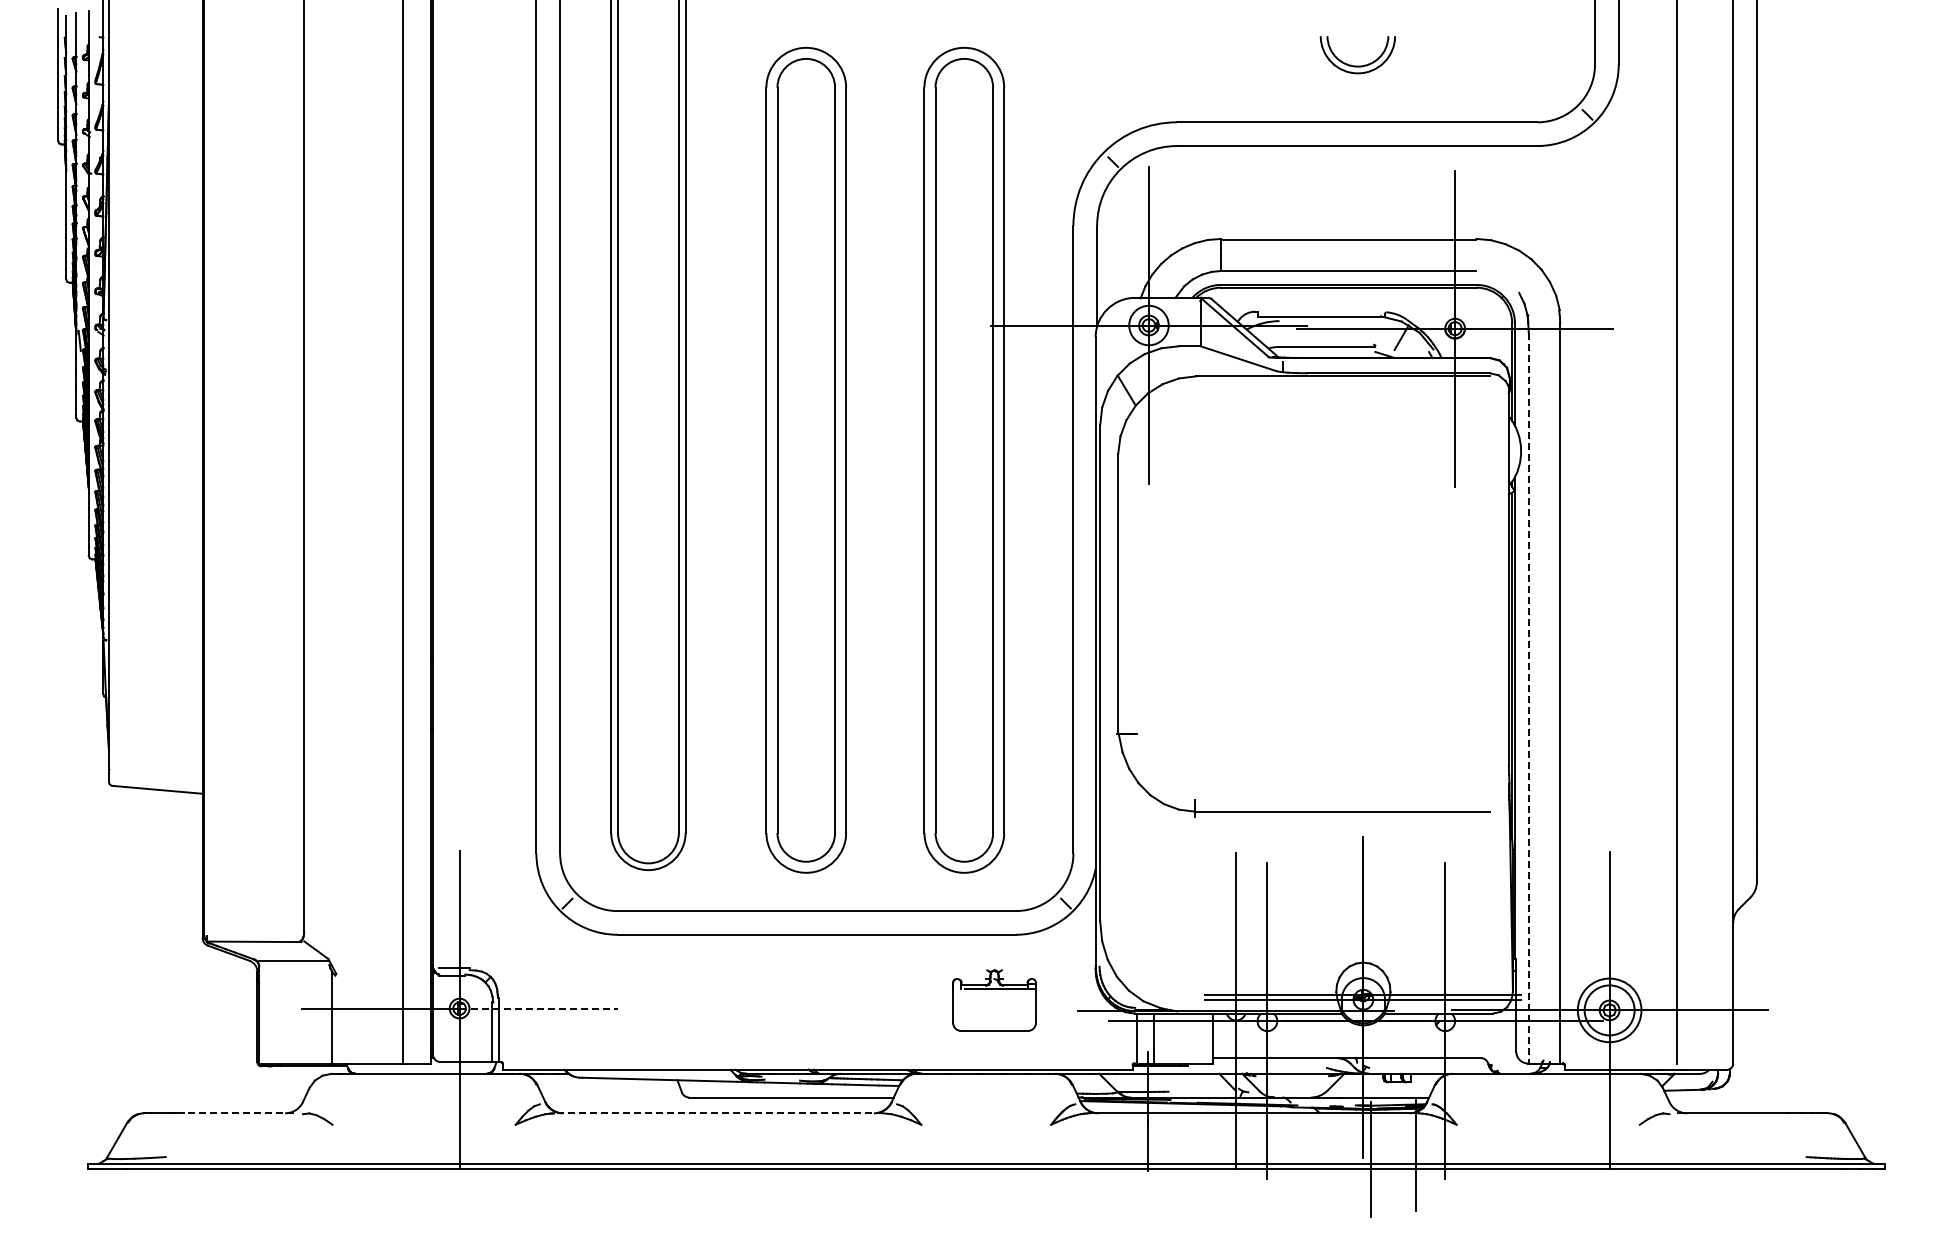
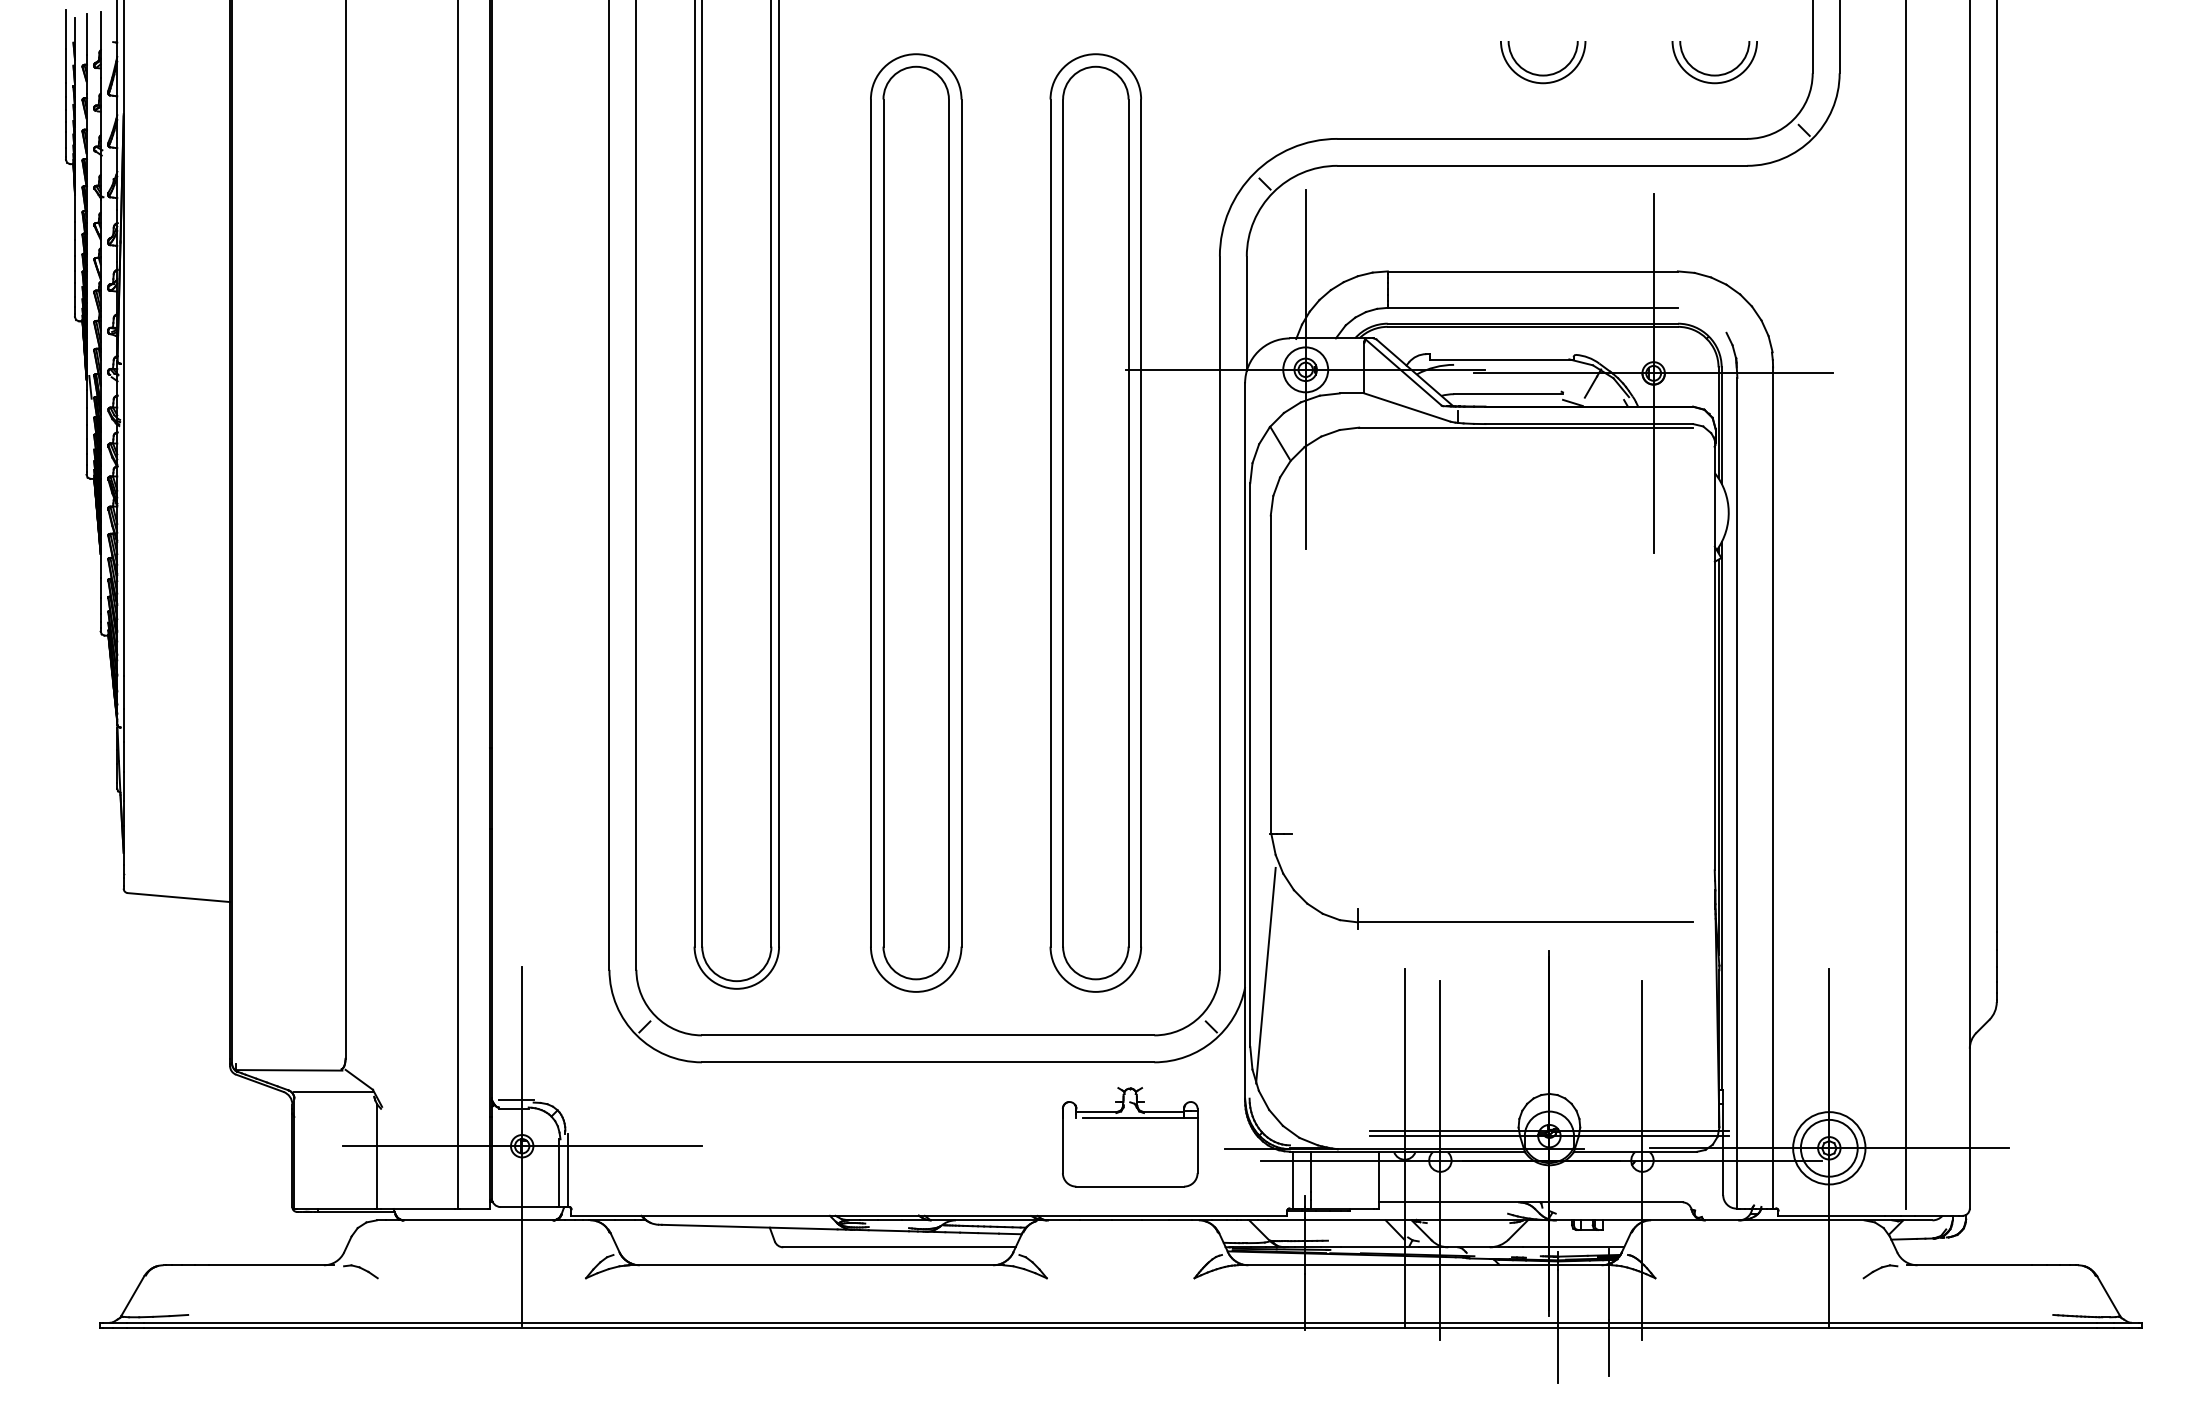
part: (1508, 65) -> (1714, 74), added
line: (1528, 698) -> (1737, 793), dashed -> solid
line: (1113, 858) -> (1265, 975), added
part: (994, 1000) -> (1130, 1137), size x1.43
line: (539, 1008) -> (612, 1146), dashed -> solid
line: (238, 1113) -> (270, 1265), dashed -> solid
line: (718, 1113) -> (816, 1265), dashed -> solid

